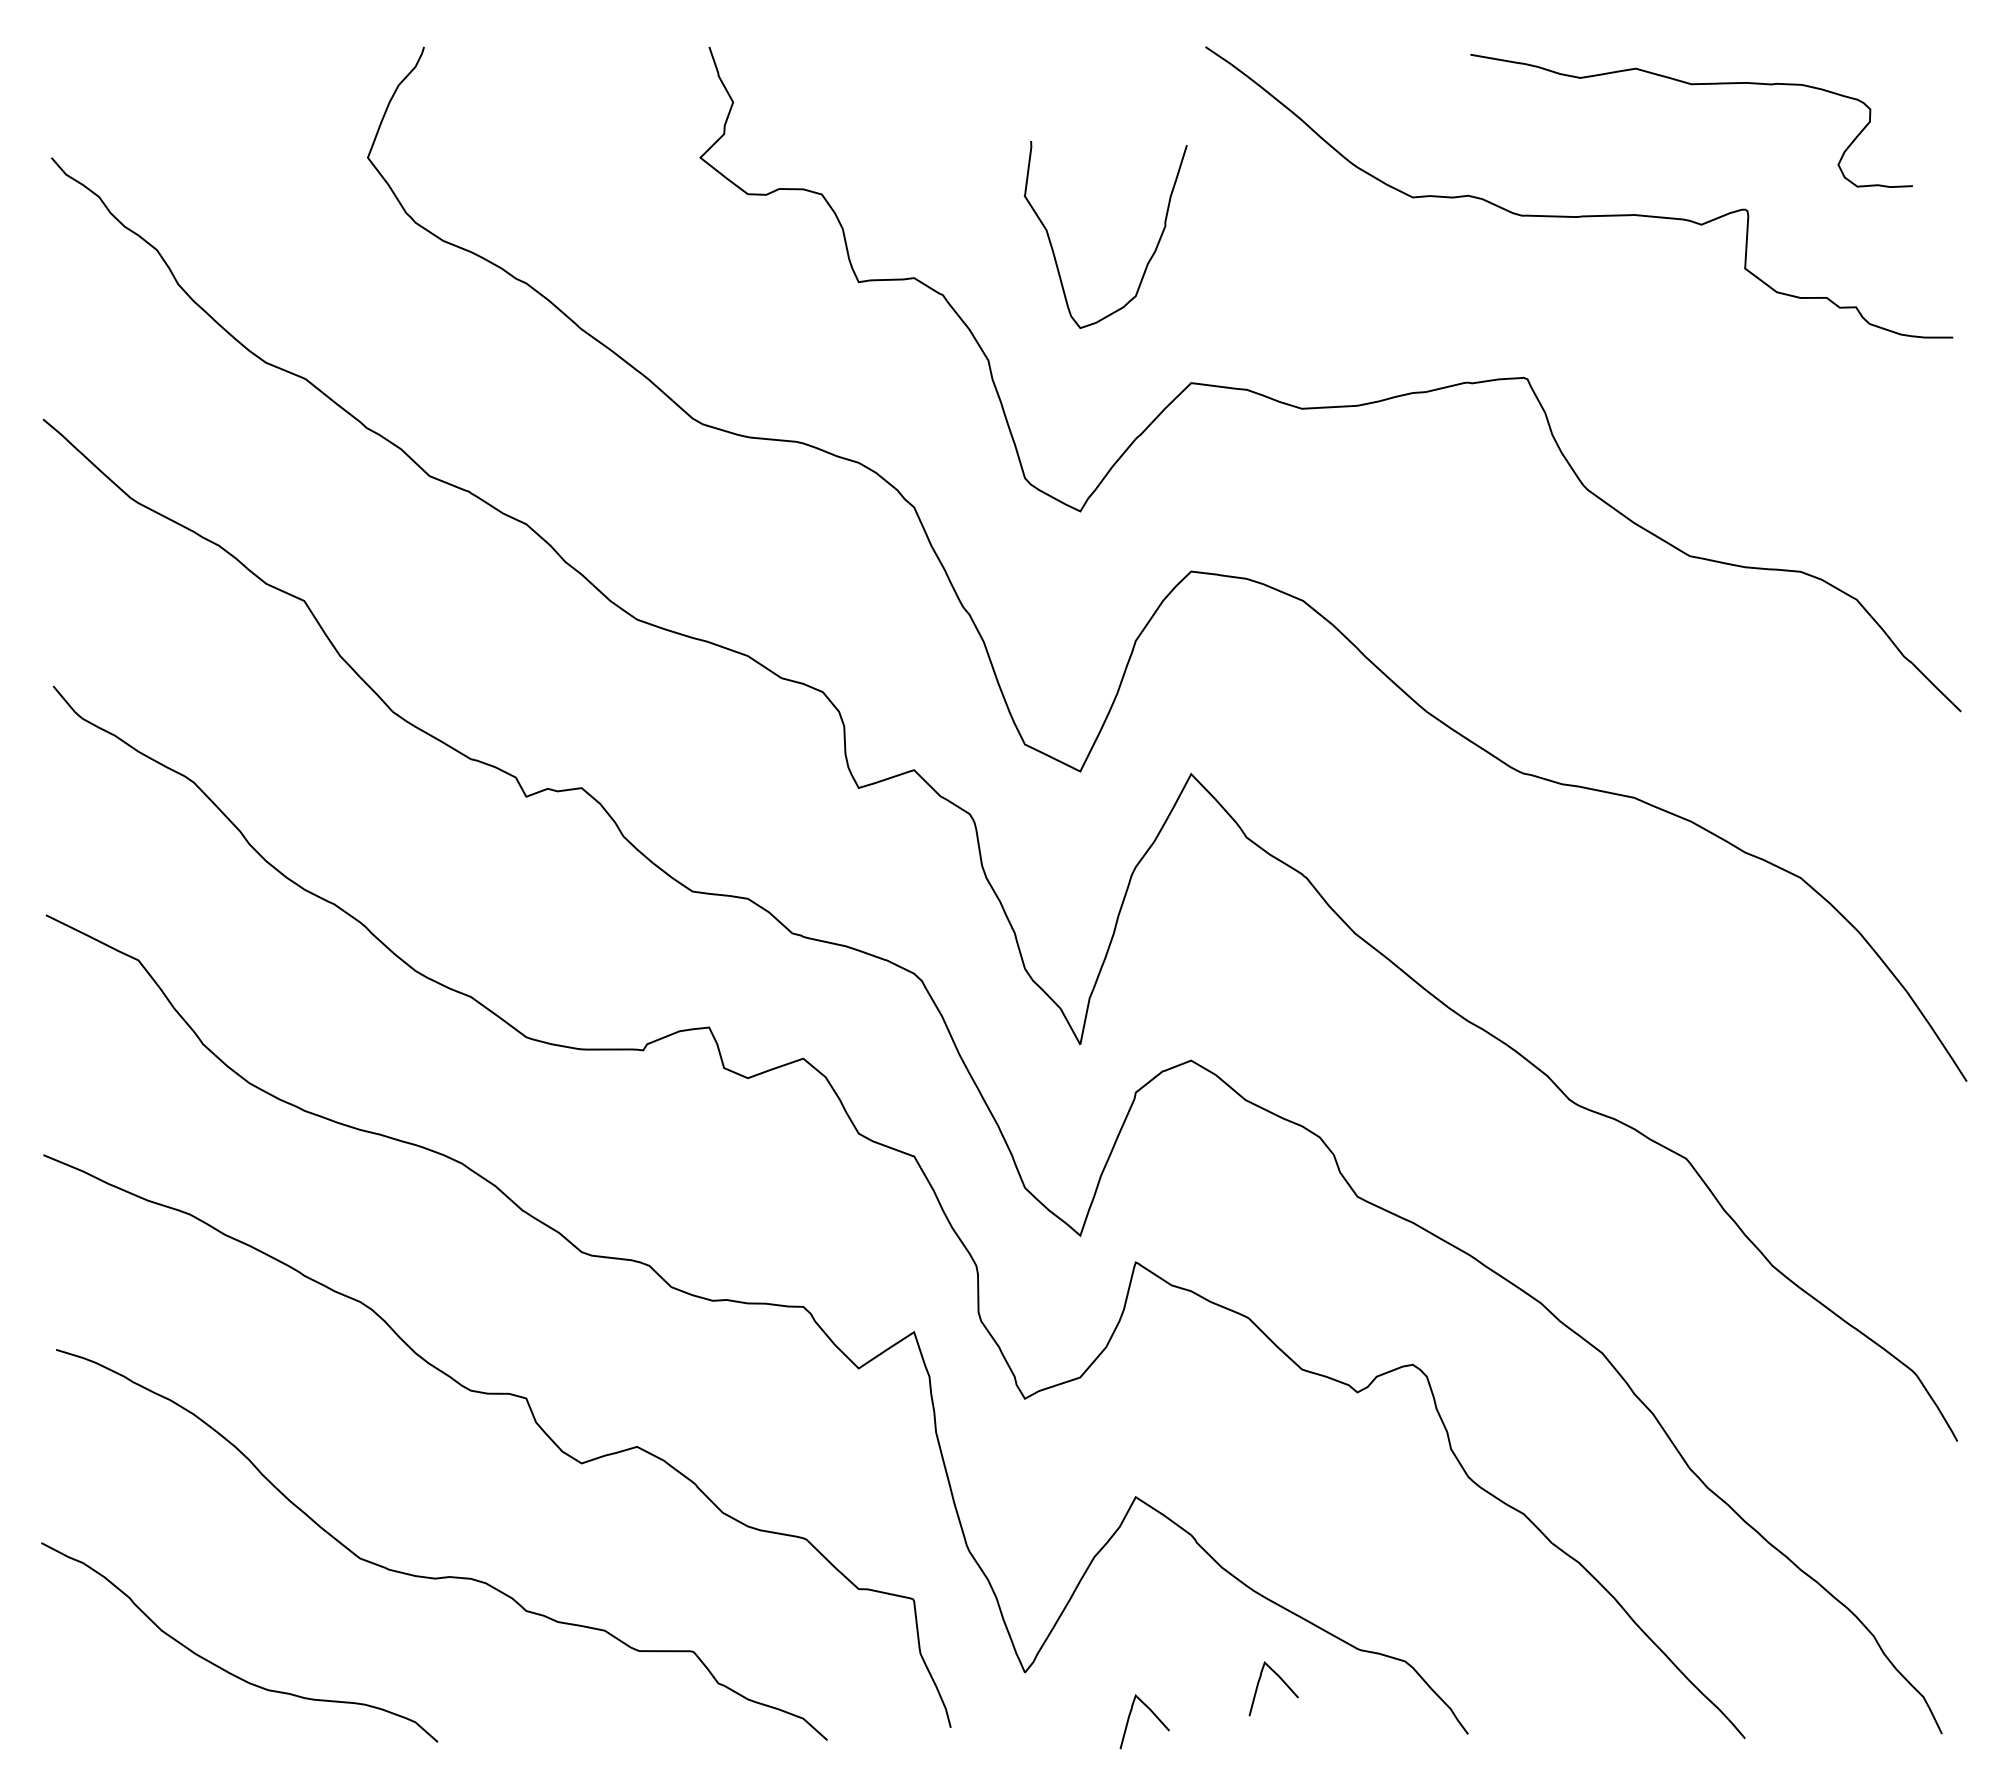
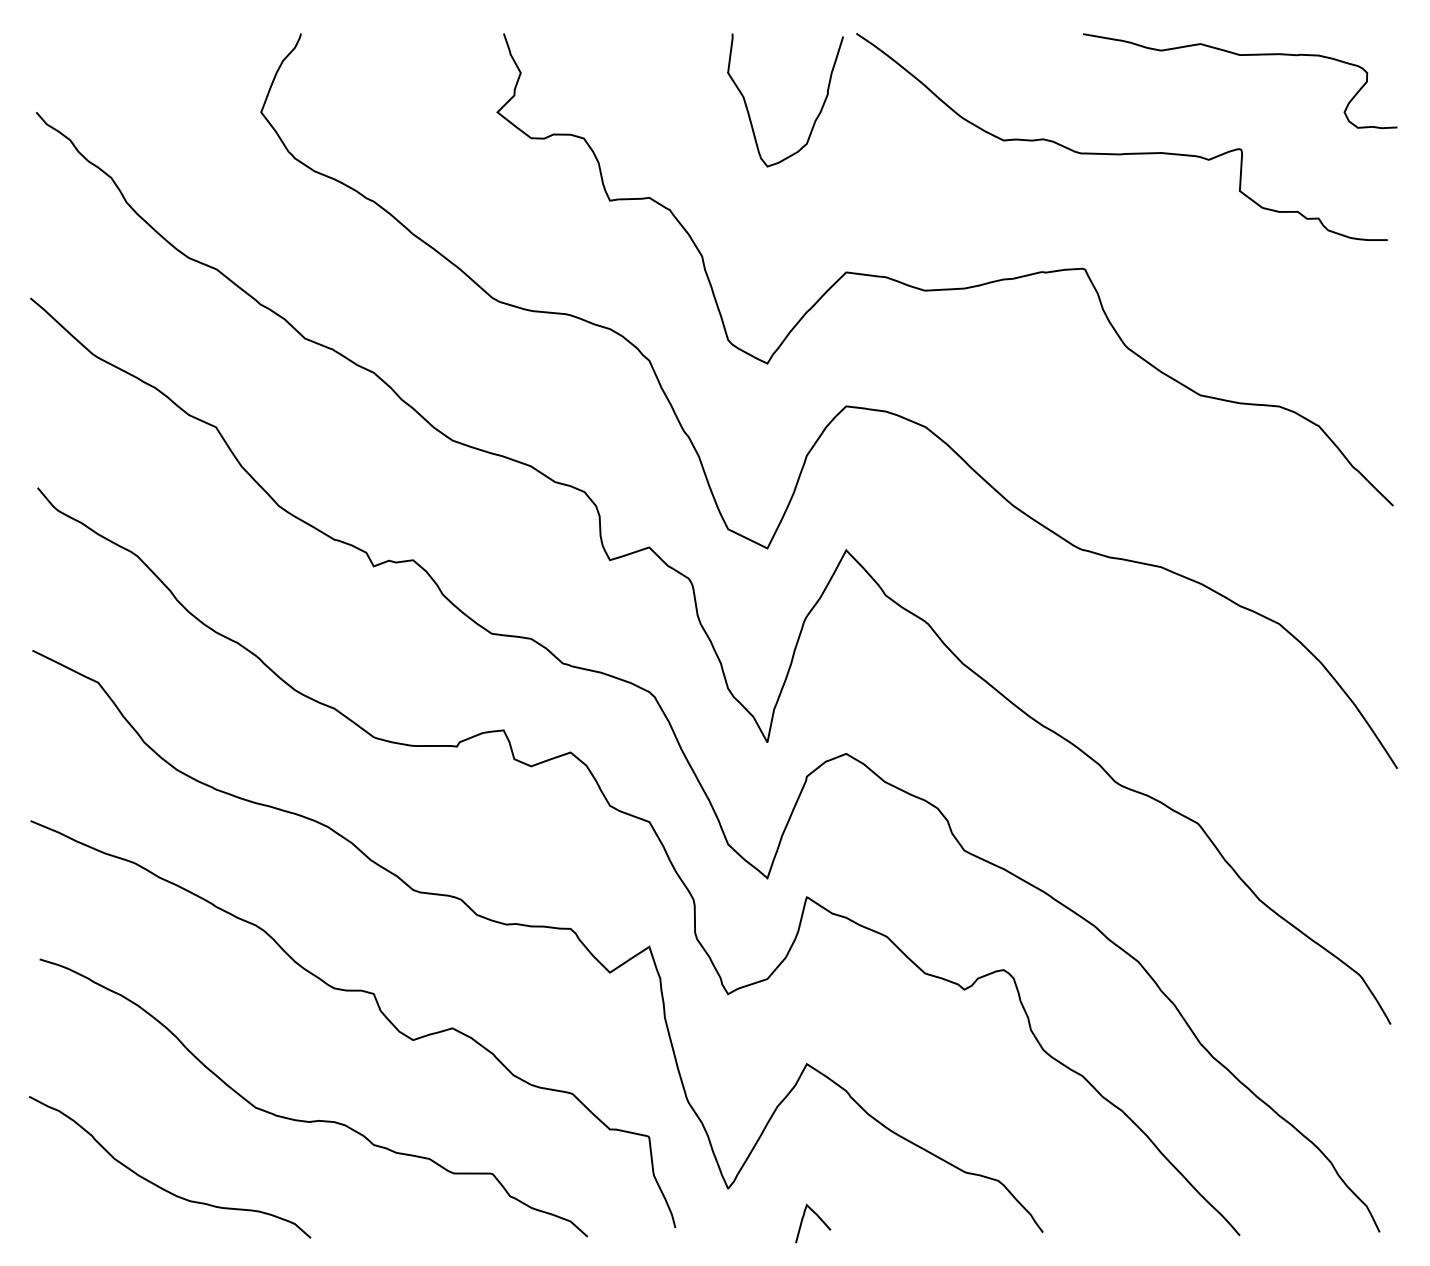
curve: (1691, 85) -> (1240, 55), moved
curve: (1148, 260) -> (815, 118), moved
curve: (1281, 1680) -> (910, 1194), removed

